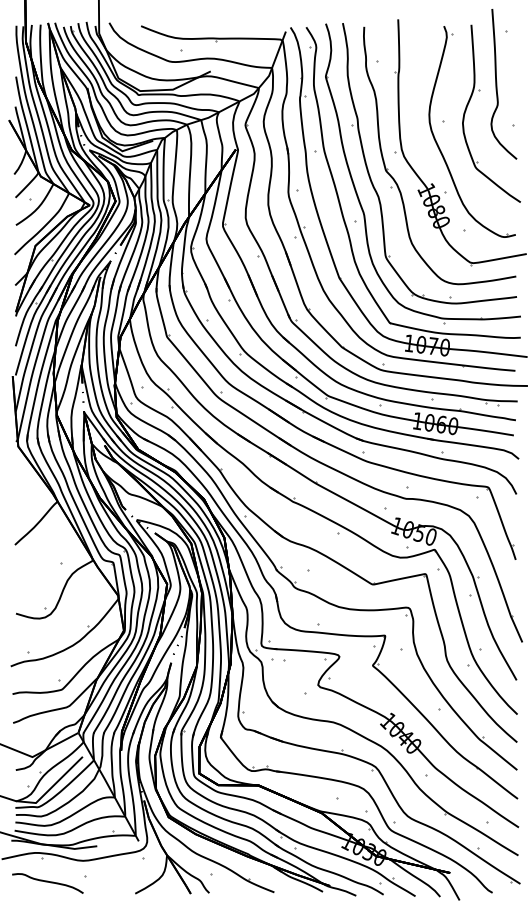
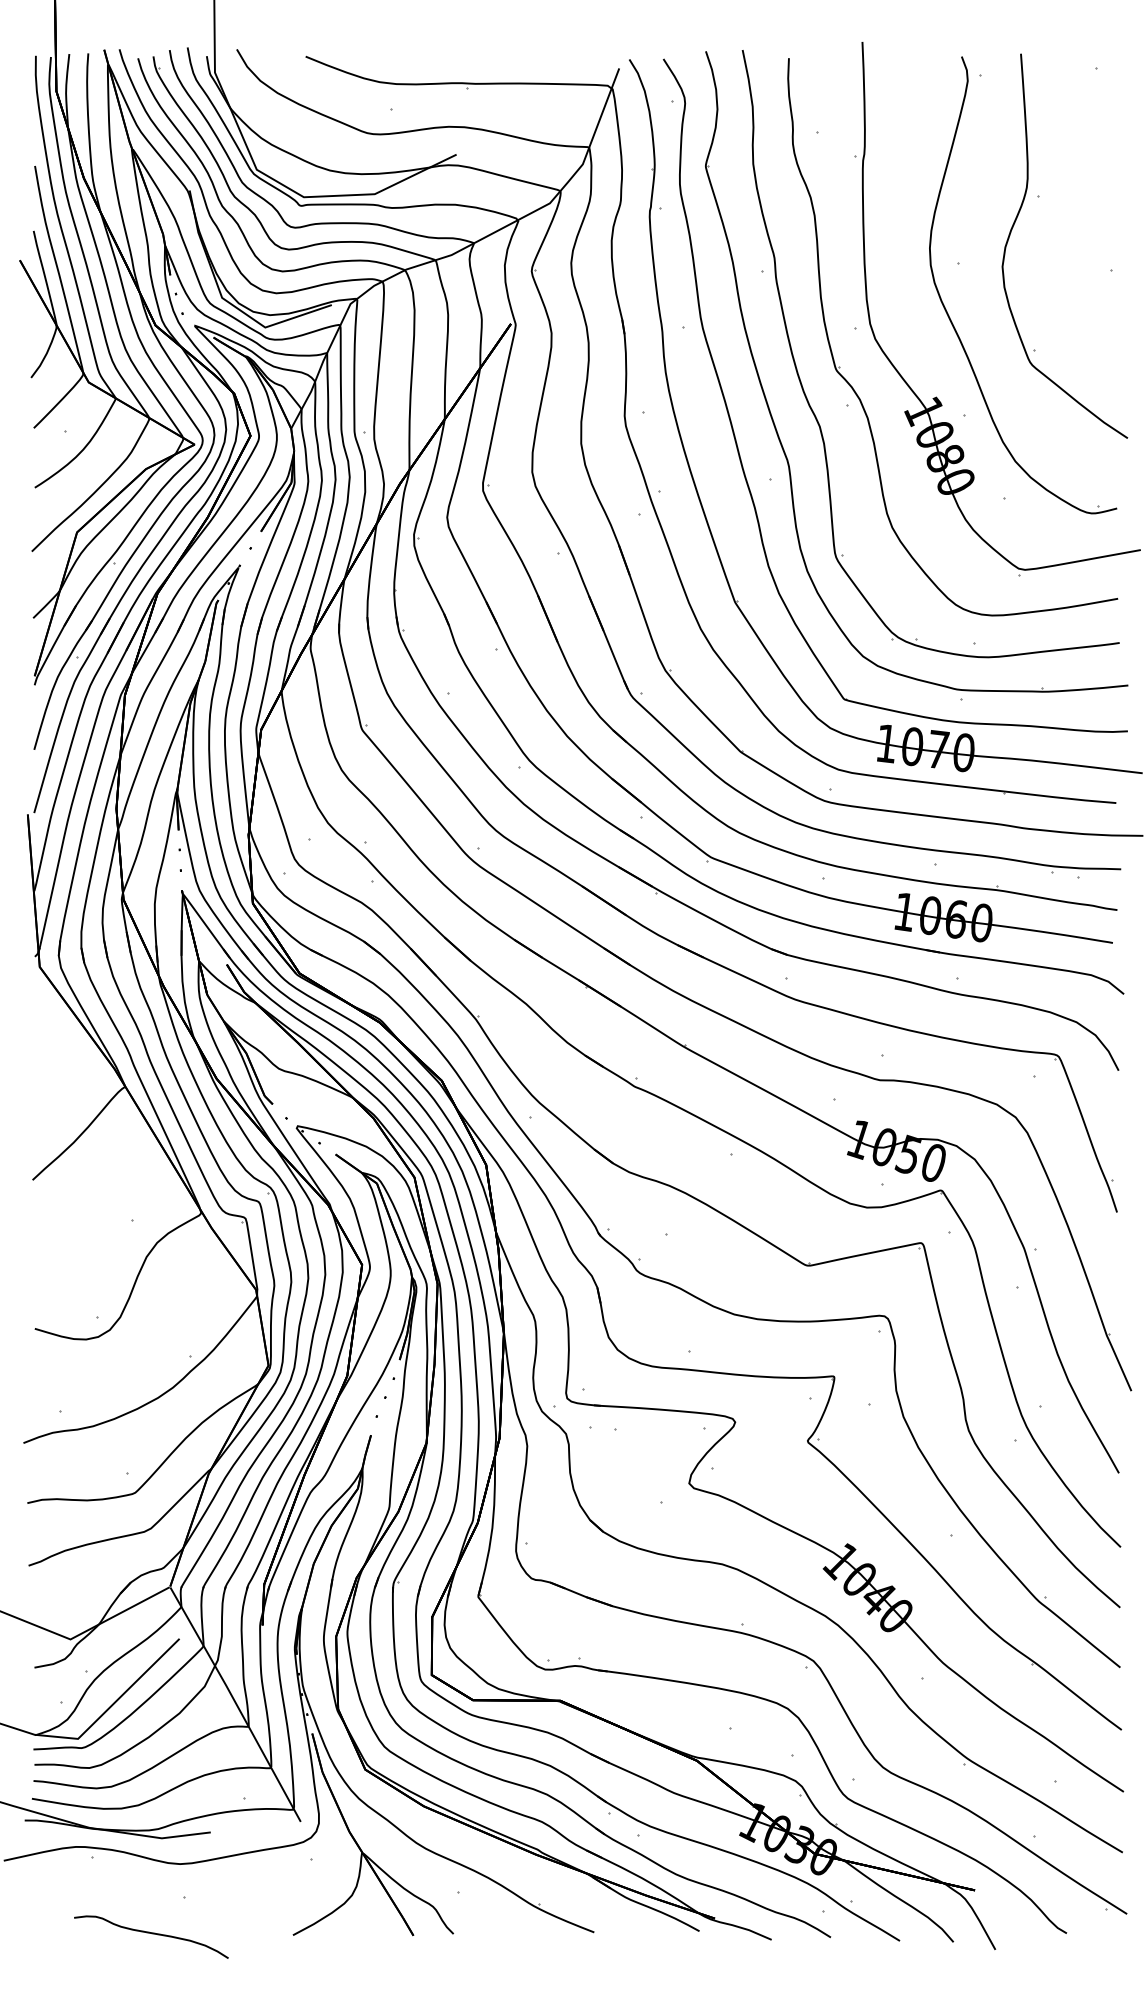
curve: (497, 84) -> (1077, 182), removed
curve: (47, 882) -> (150, 1934), moved

